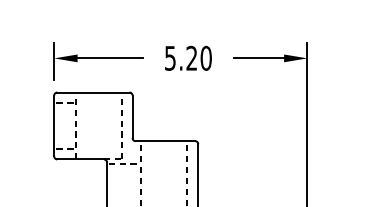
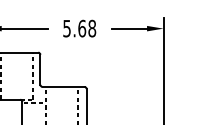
text: (198, 57) -> (86, 28), 5.20 -> 5.68

